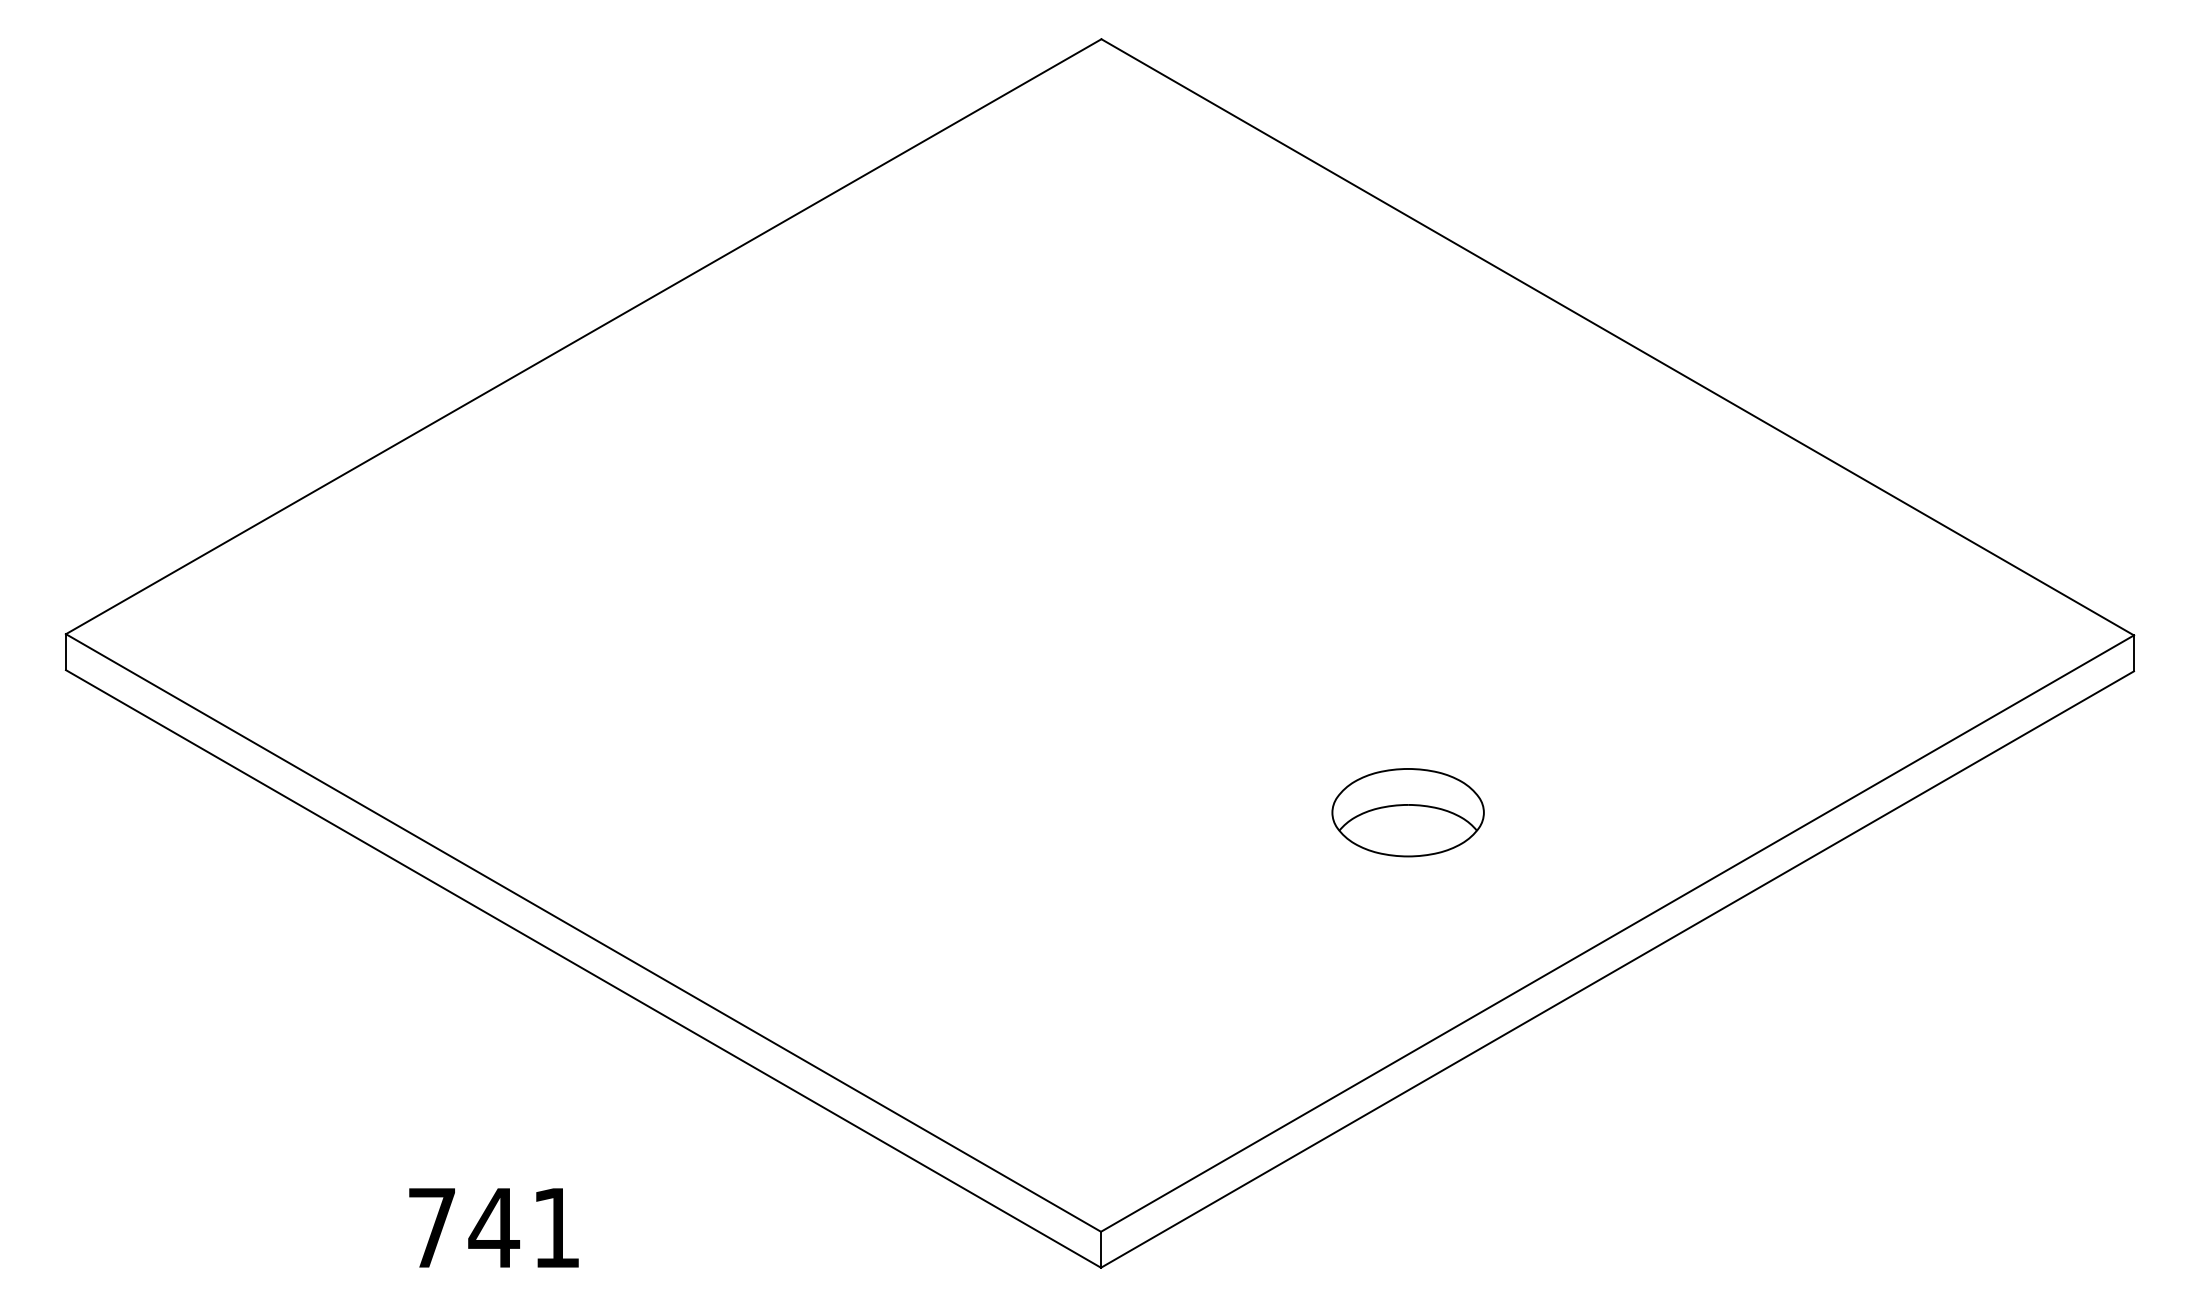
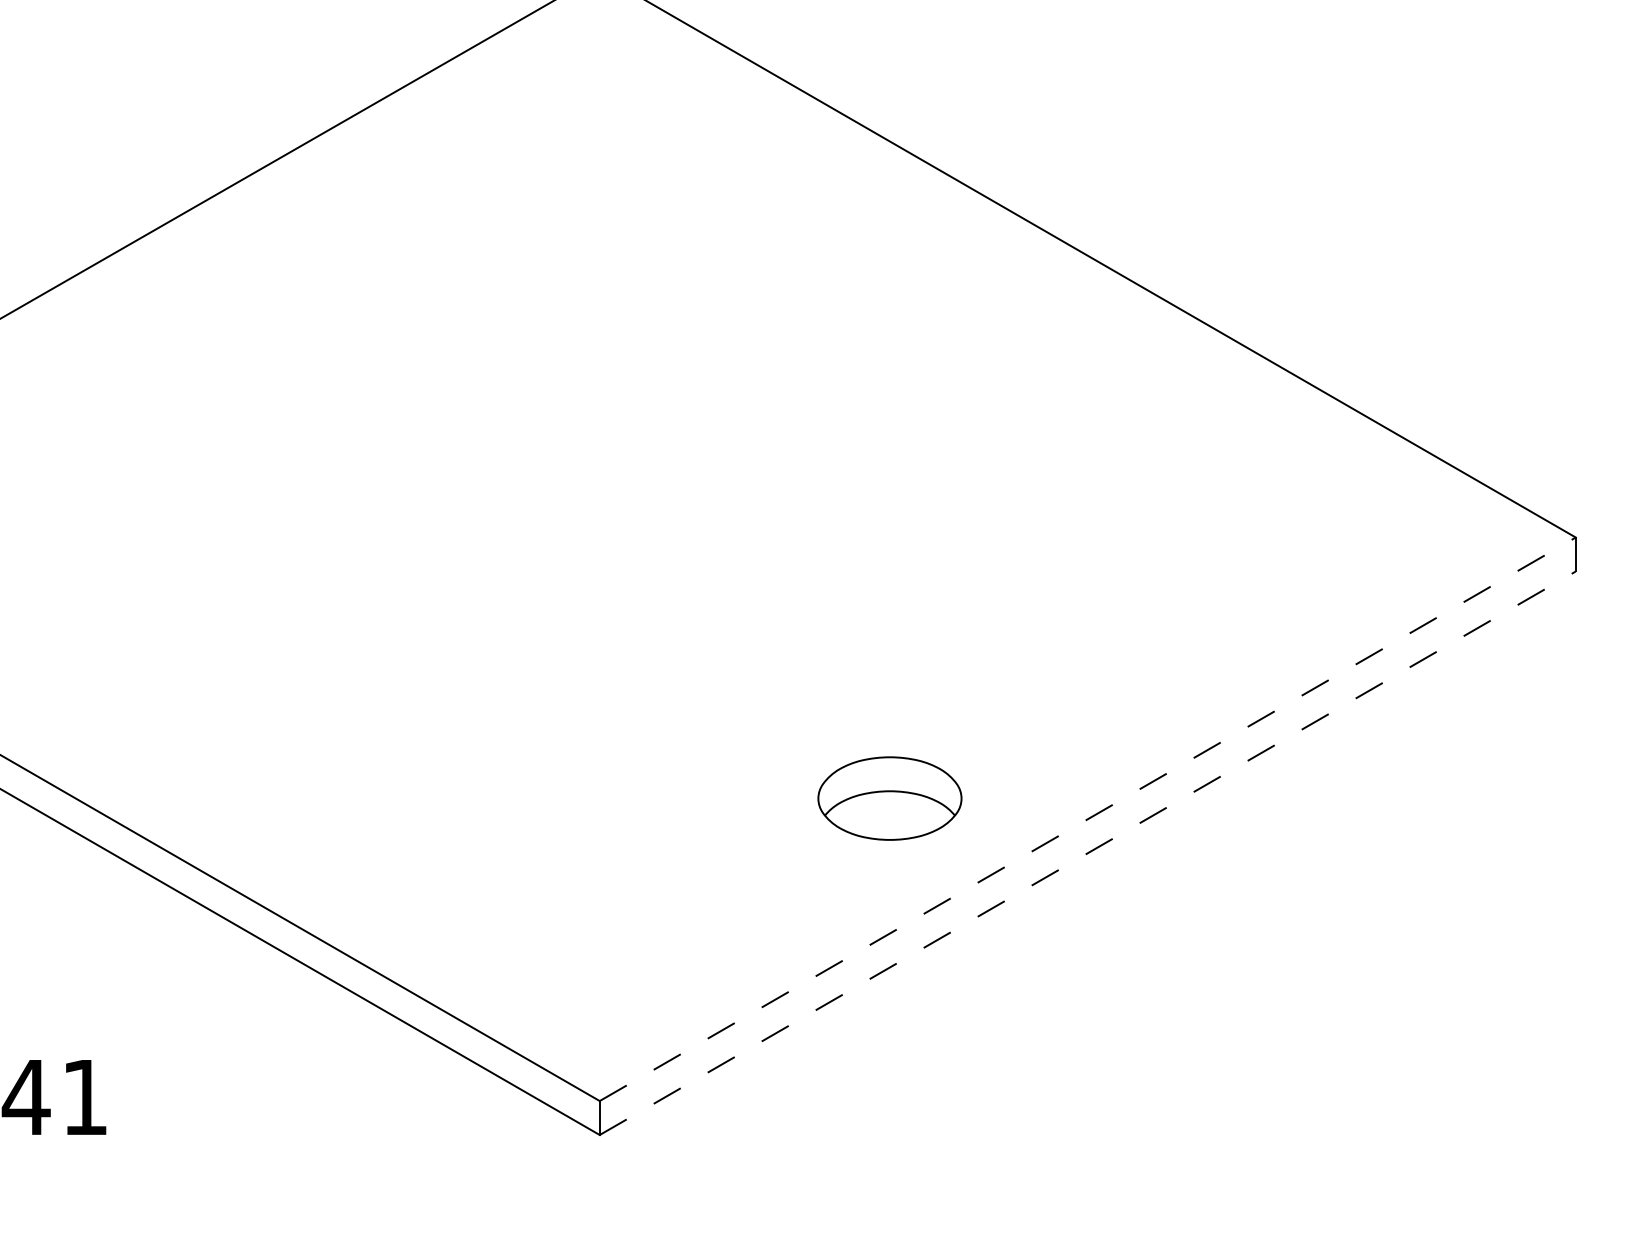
part: (1407, 812) -> (889, 798), moved
line: (1617, 933) -> (1087, 819), solid -> dashed
line: (1617, 969) -> (1087, 853), solid -> dashed

